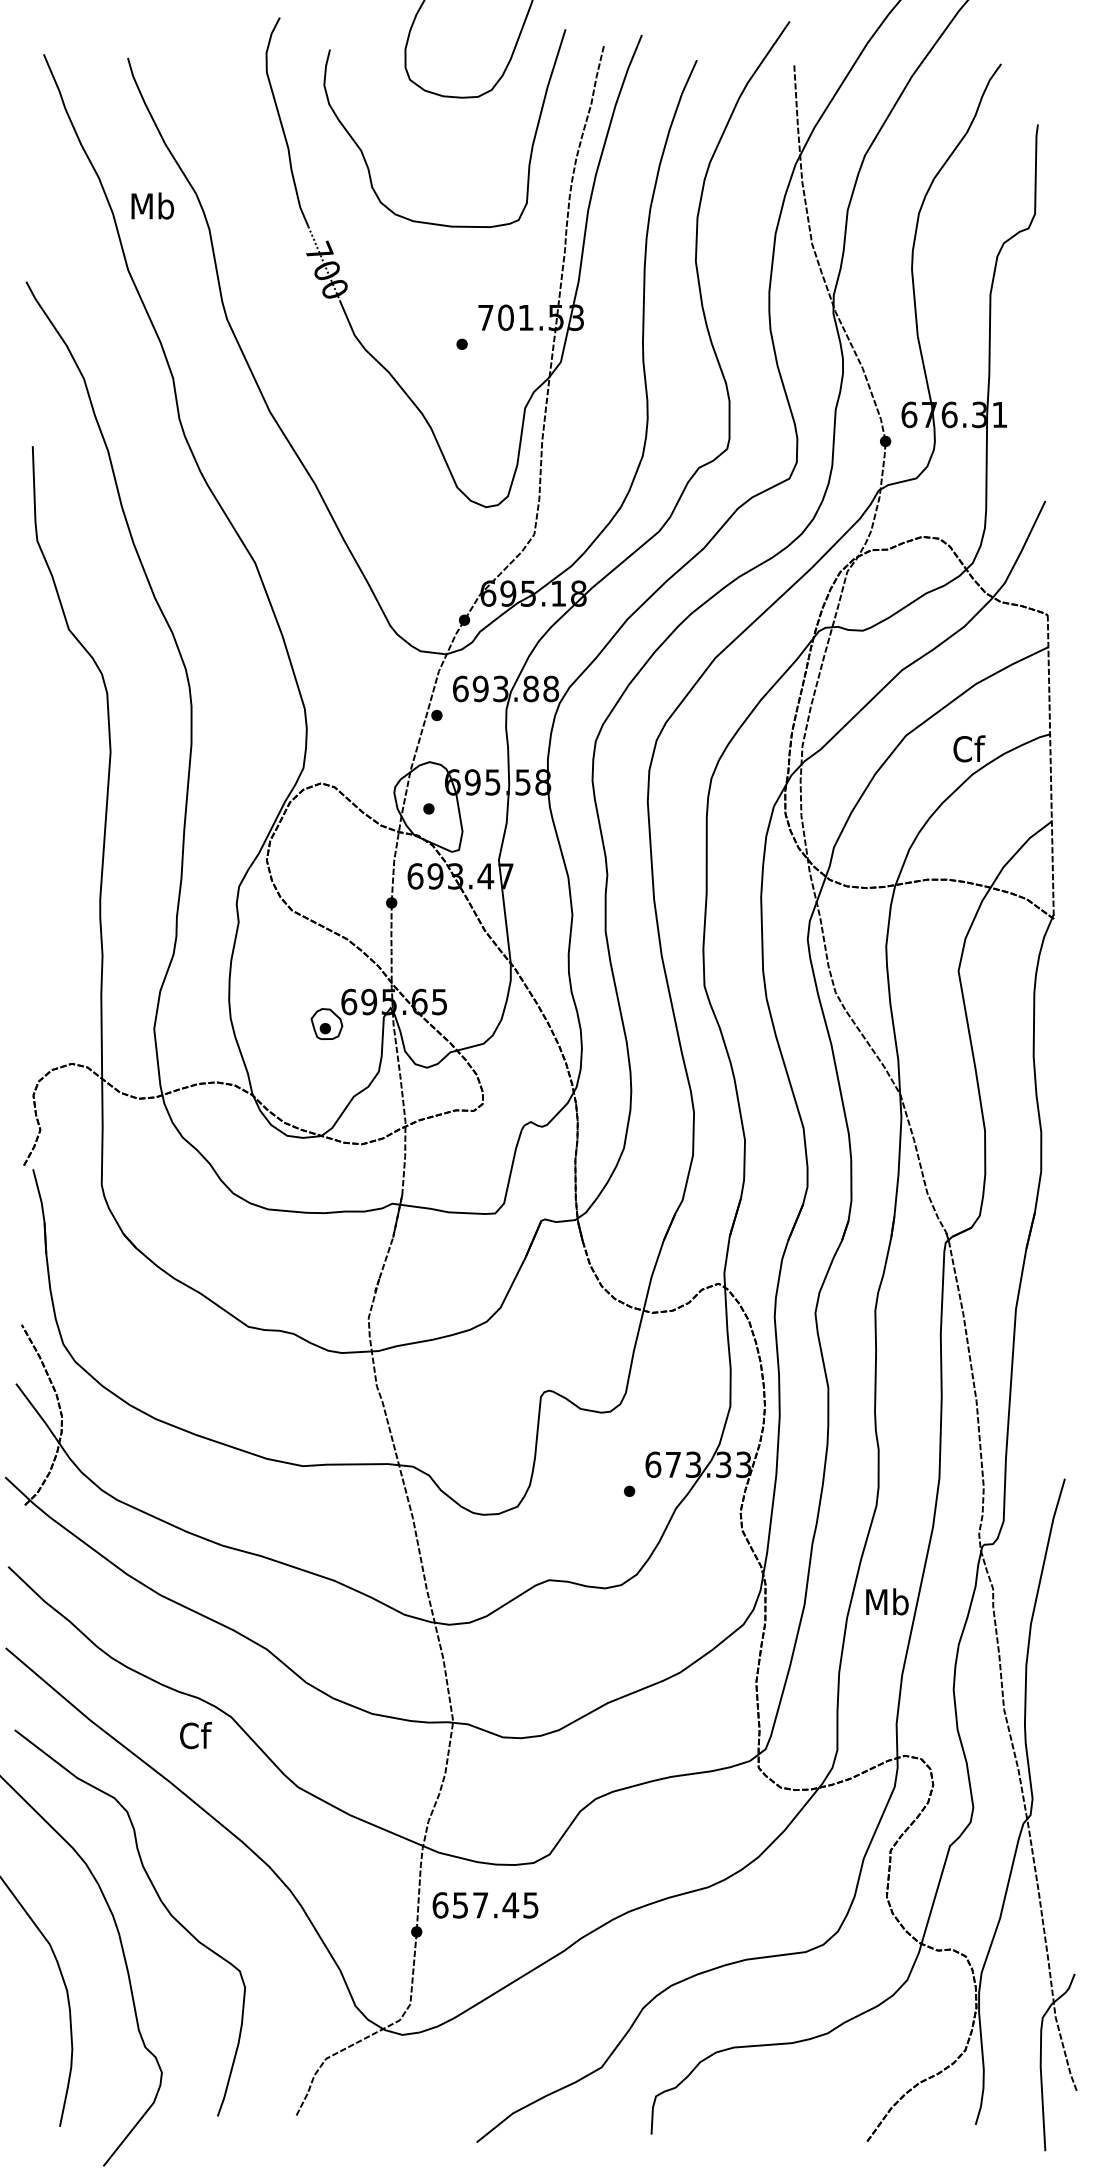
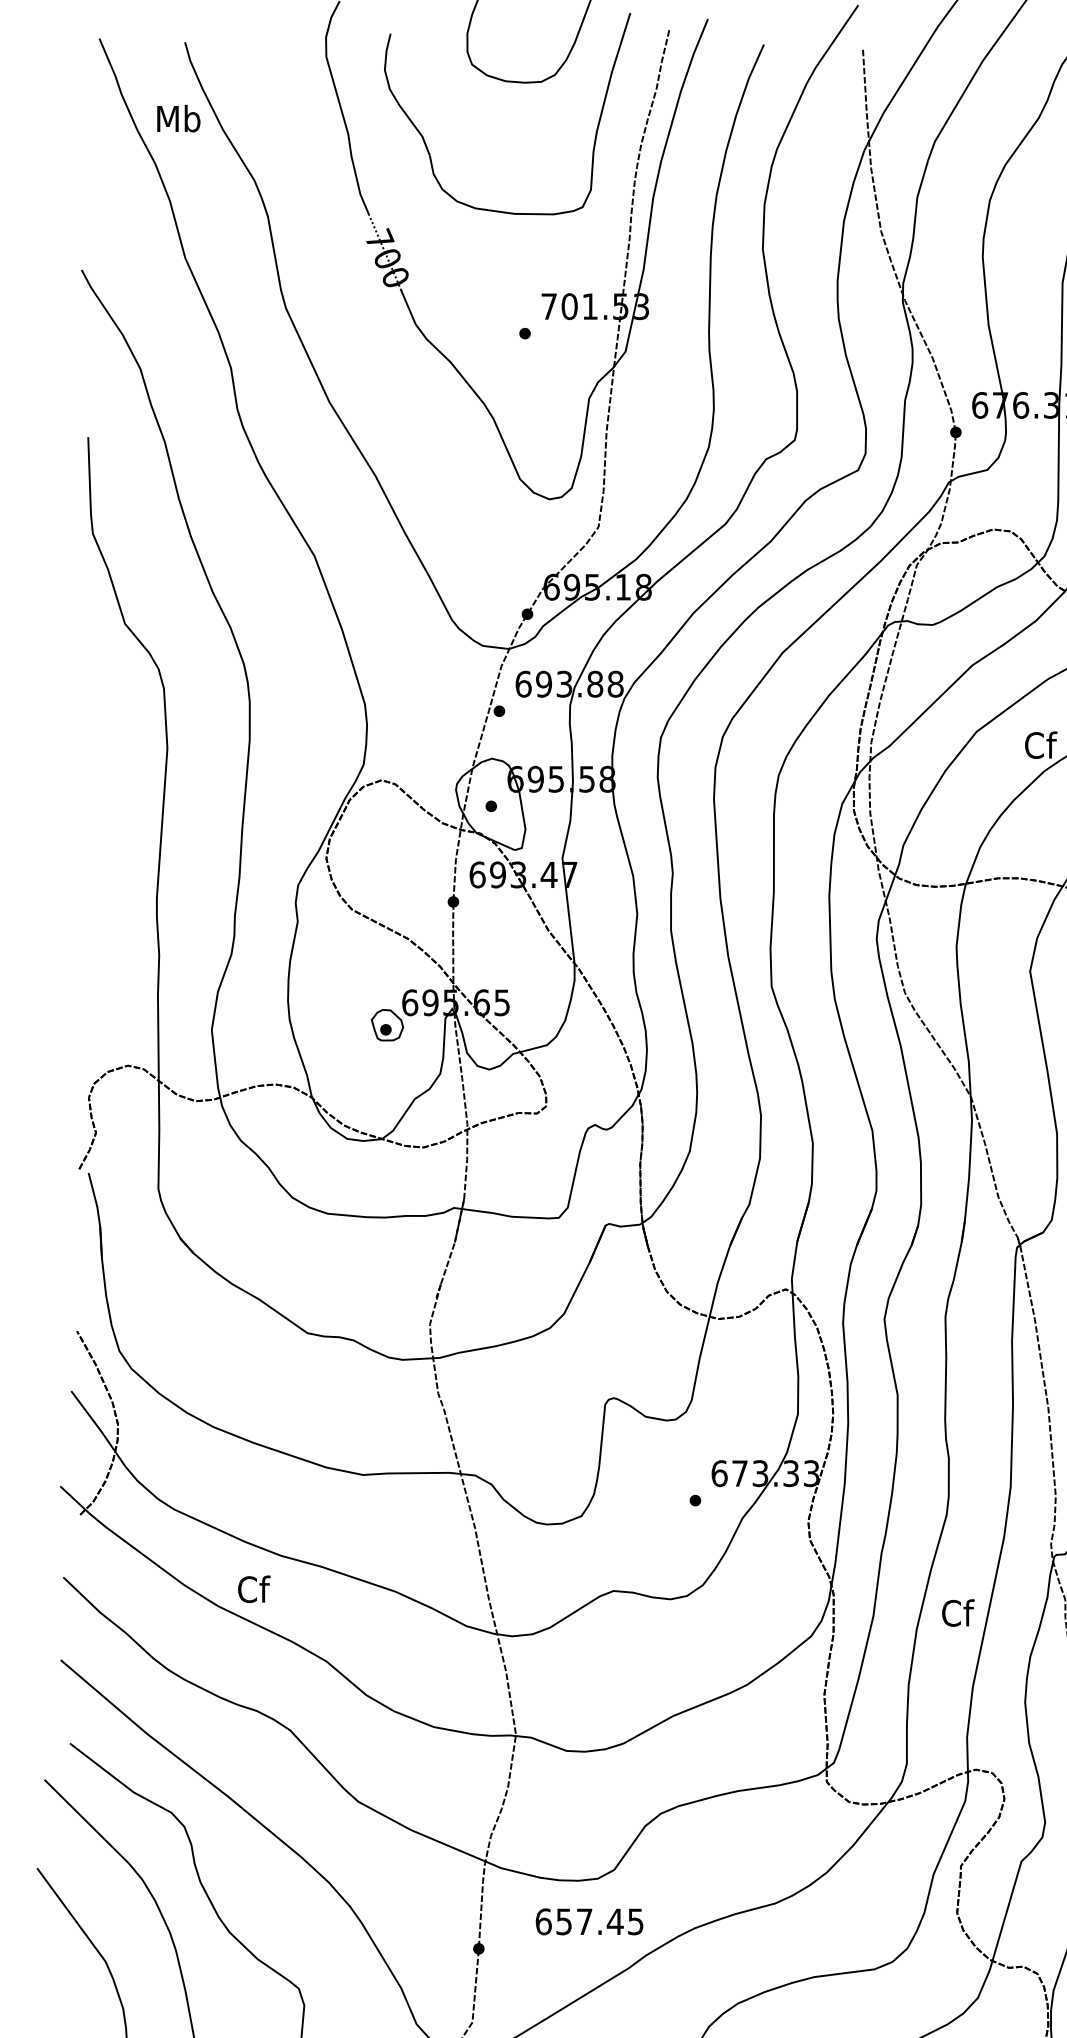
text: (152, 205) -> (178, 118), moved
text: (887, 1601) -> (957, 1612), Mb -> Cf
text: (195, 1735) -> (253, 1589), moved
text: (485, 1905) -> (589, 1921), moved

